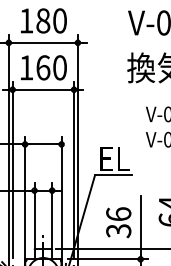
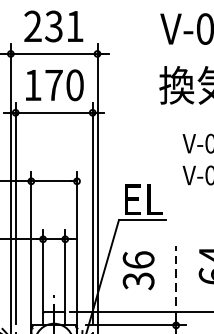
text: (42, 20) -> (53, 25), 180 -> 231
text: (43, 67) -> (54, 84), 160 -> 170
text: (118, 222) -> (138, 270), moved
line: (140, 225) -> (175, 282), solid -> dashed

